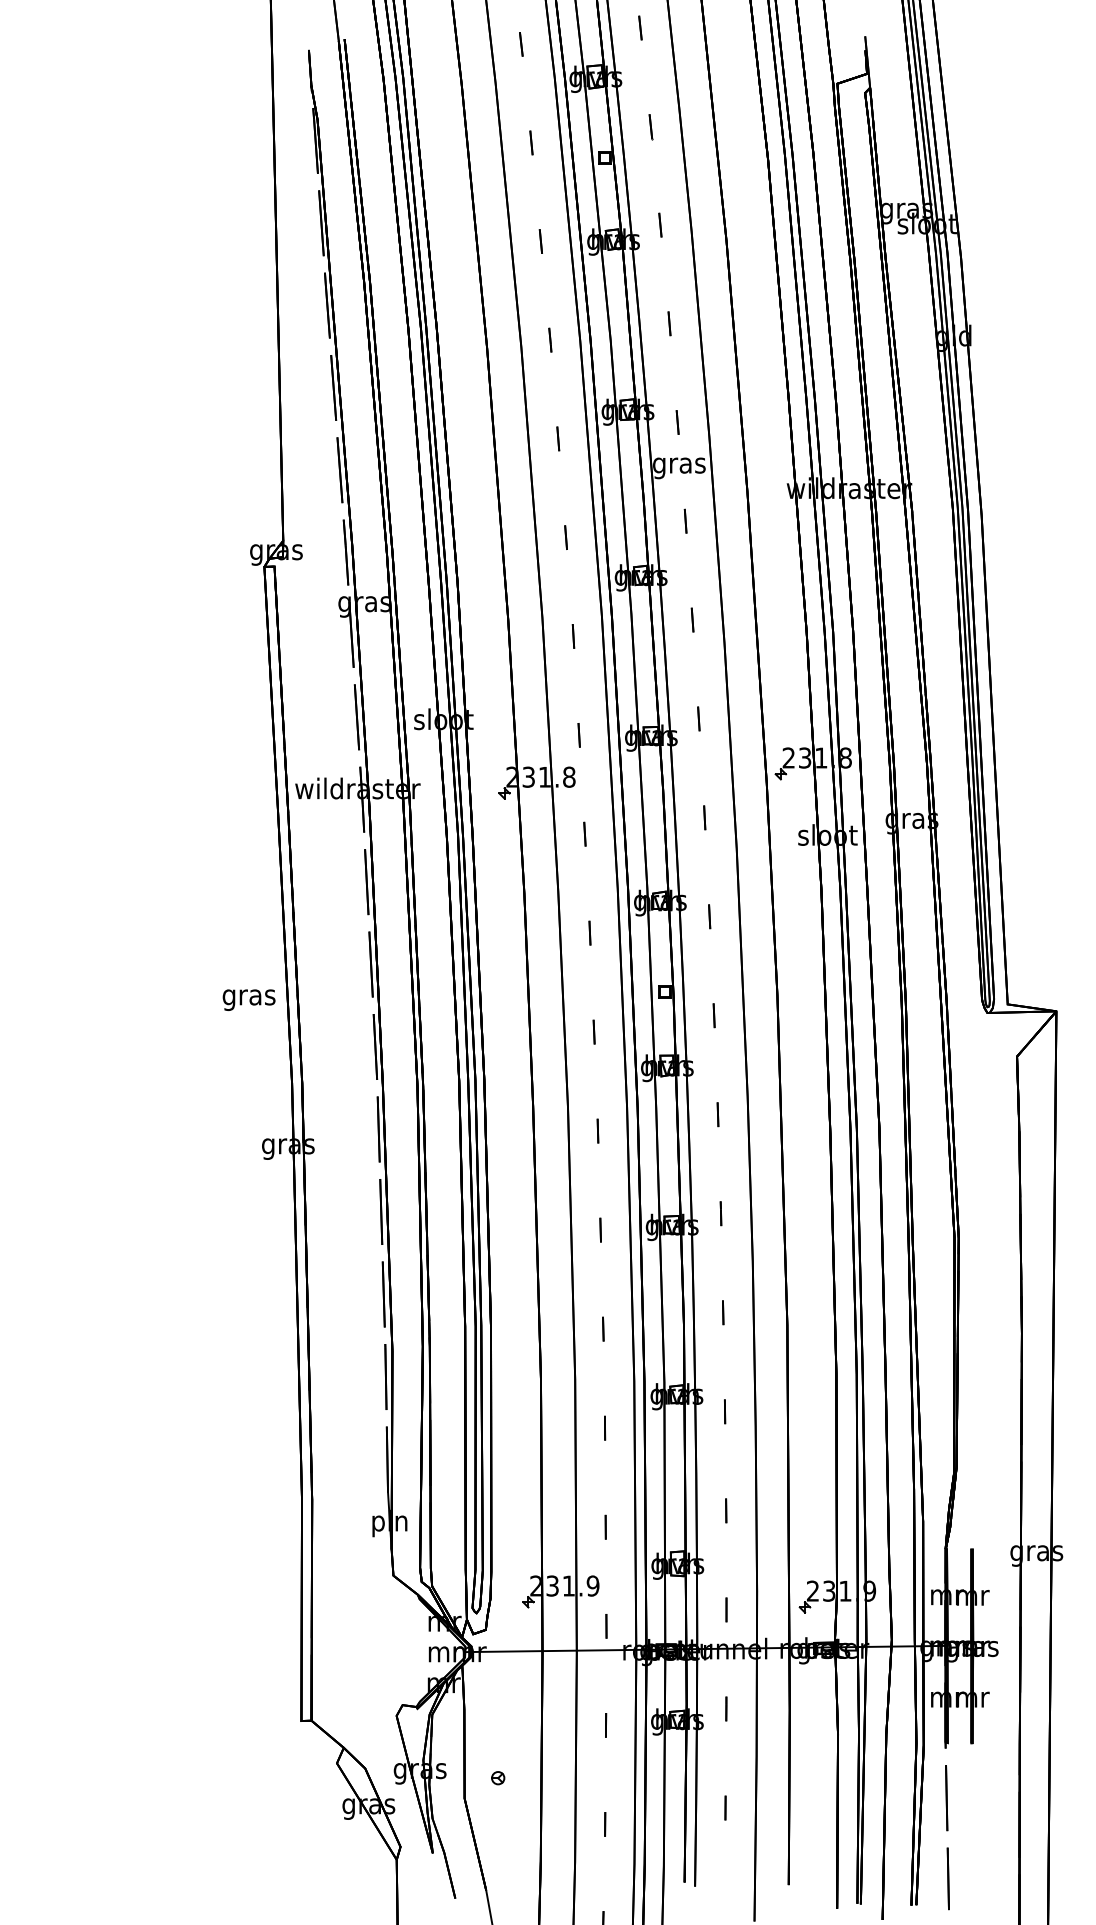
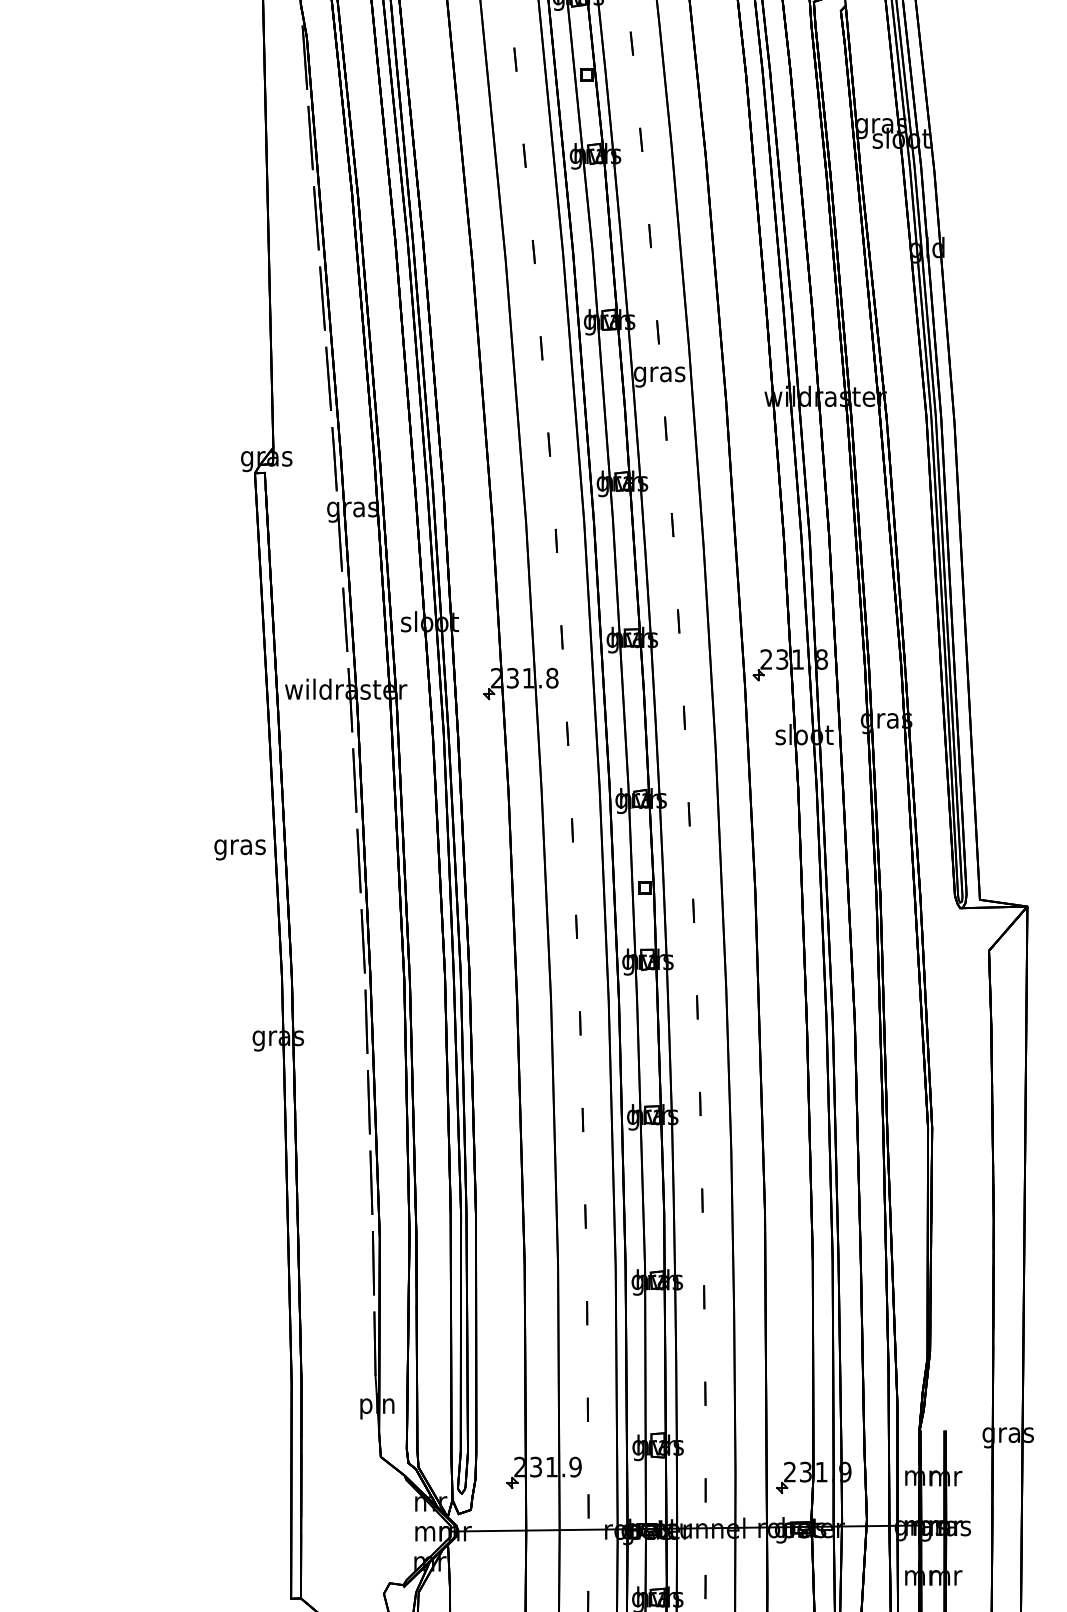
text: (248, 999) -> (239, 849), moved

